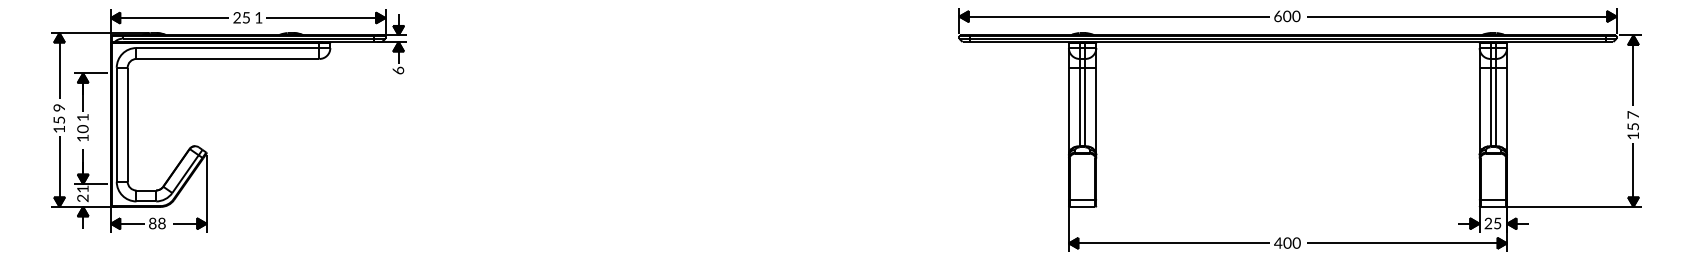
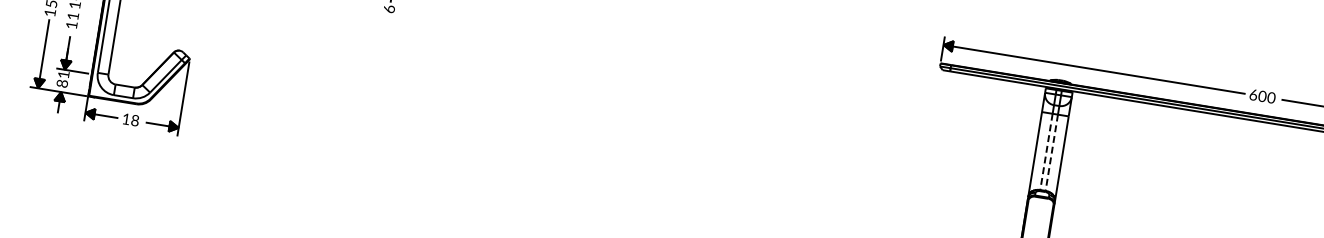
line: (1079, 107) -> (1046, 152), solid -> dashed
line: (1085, 107) -> (1051, 153), solid -> dashed
text: (82, 129) -> (72, 16), 10 -> 11
text: (83, 198) -> (62, 83), 21 -> 81
text: (152, 223) -> (126, 119), 88 -> 18

